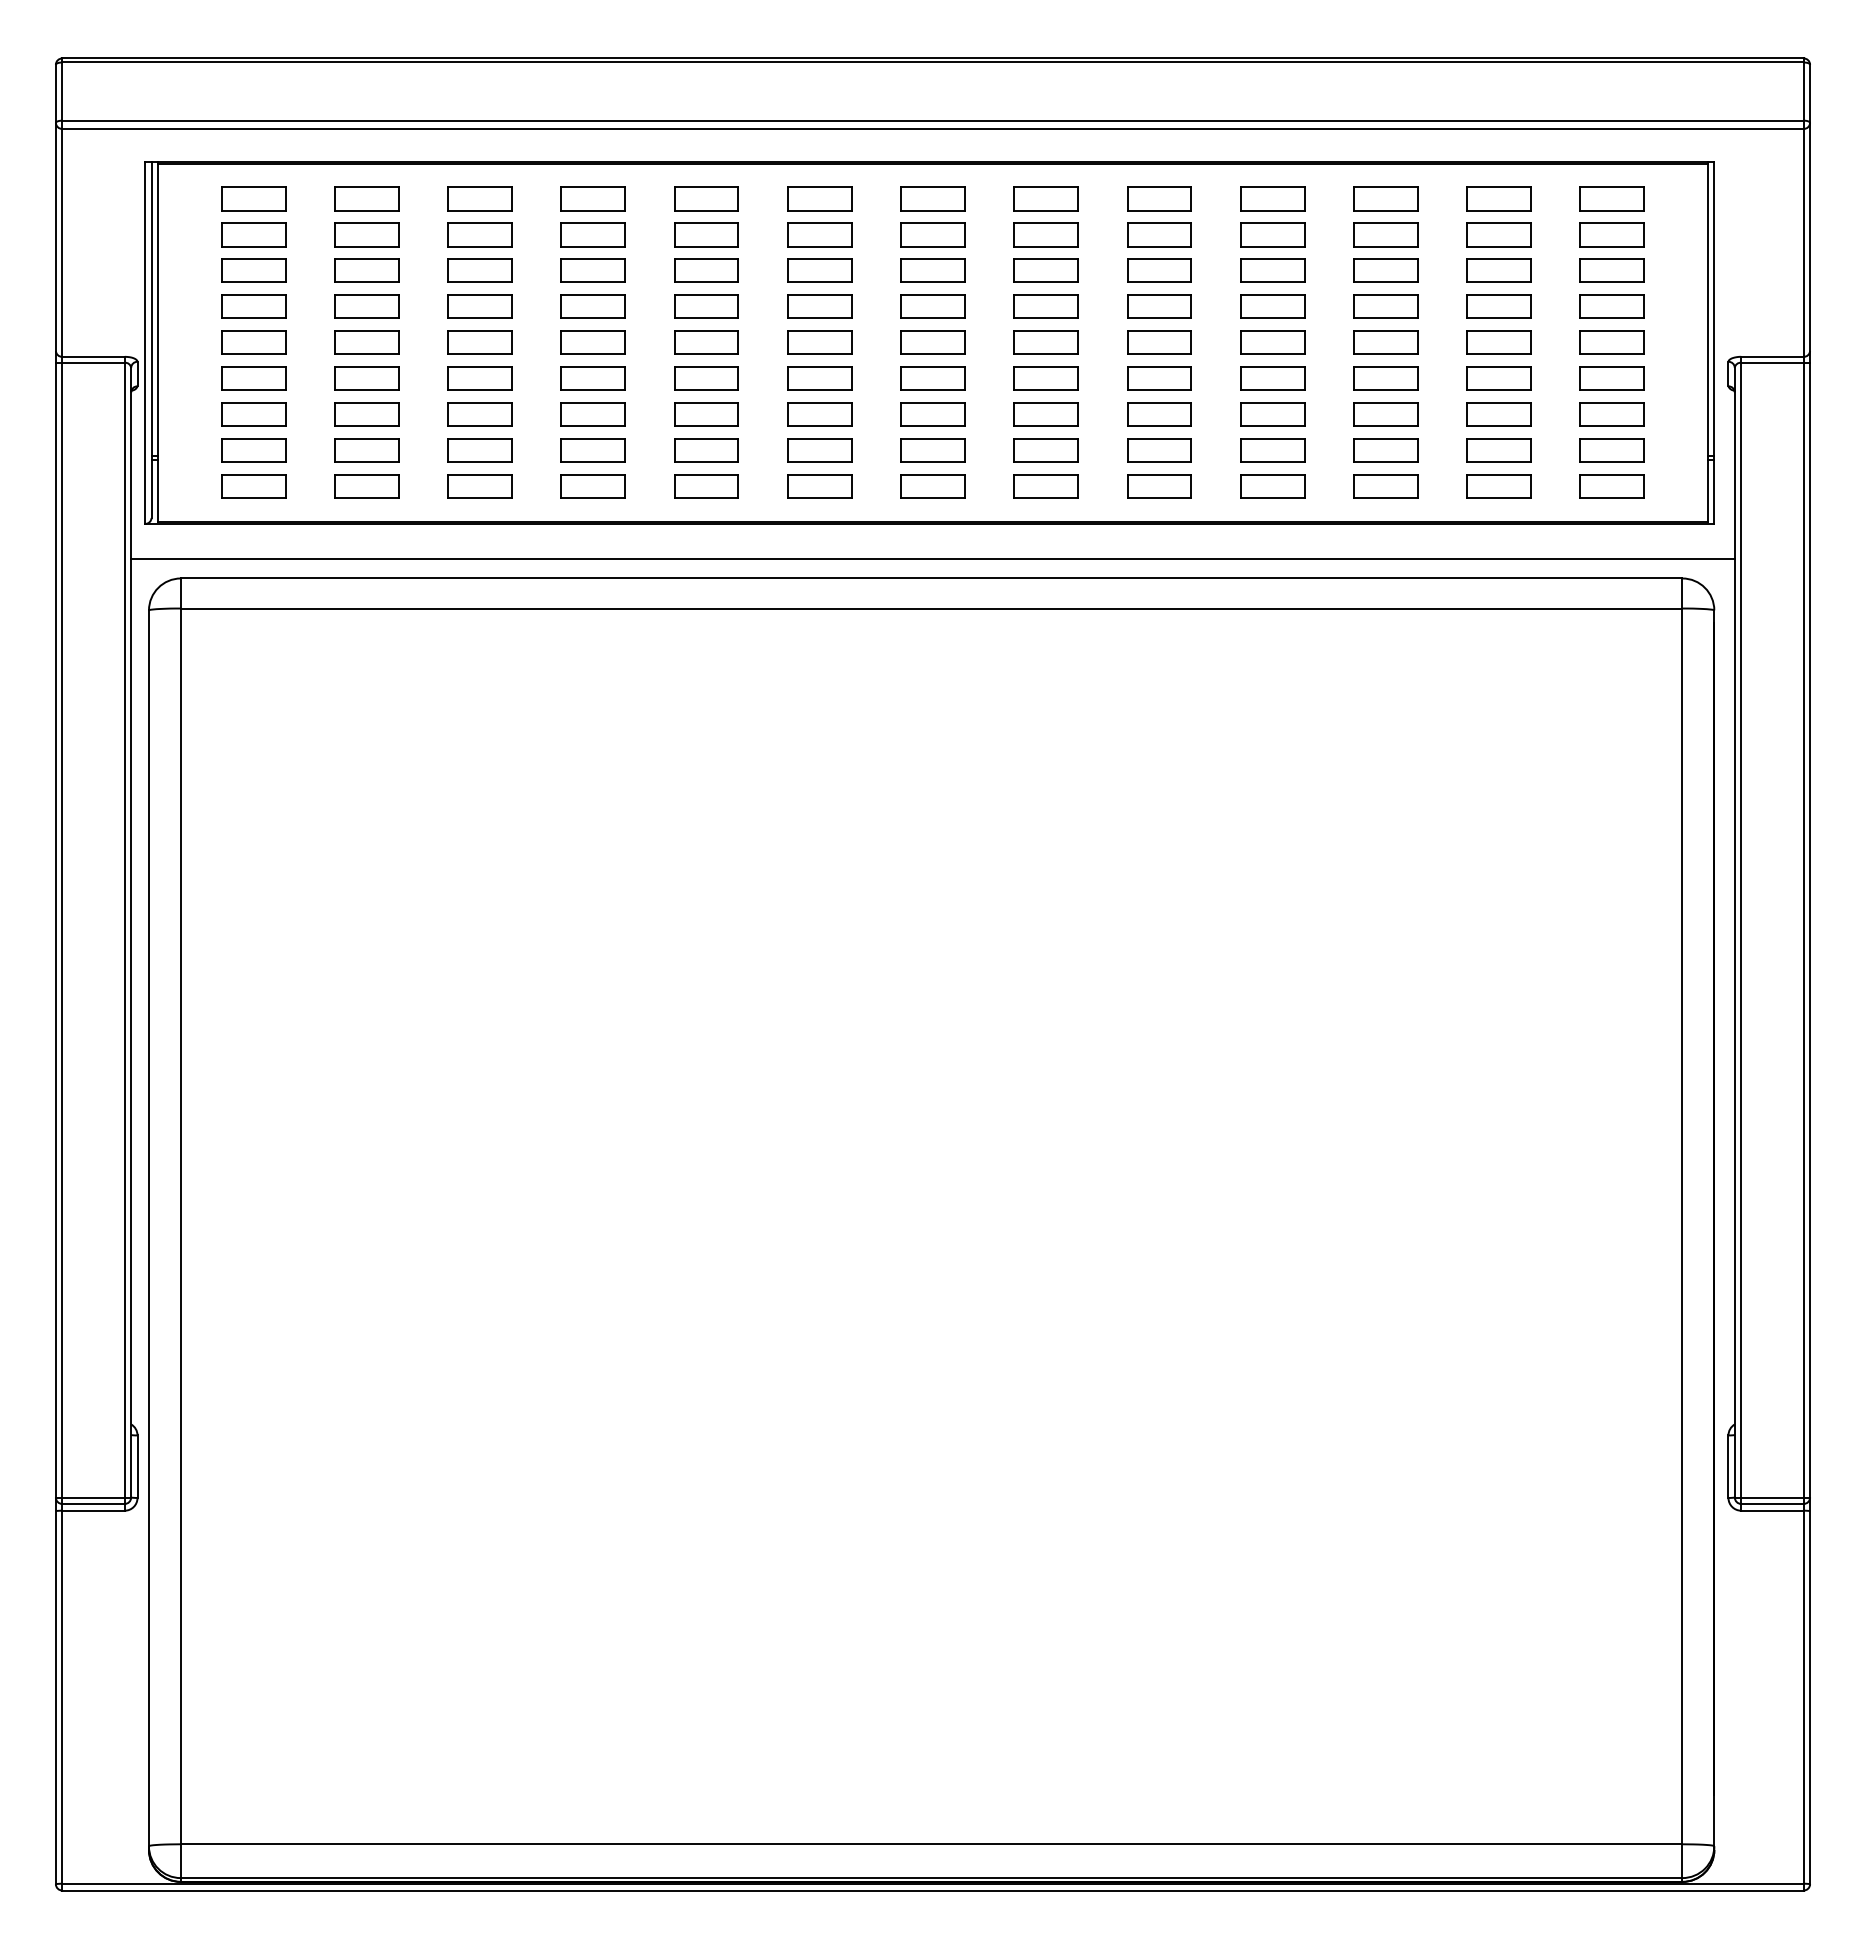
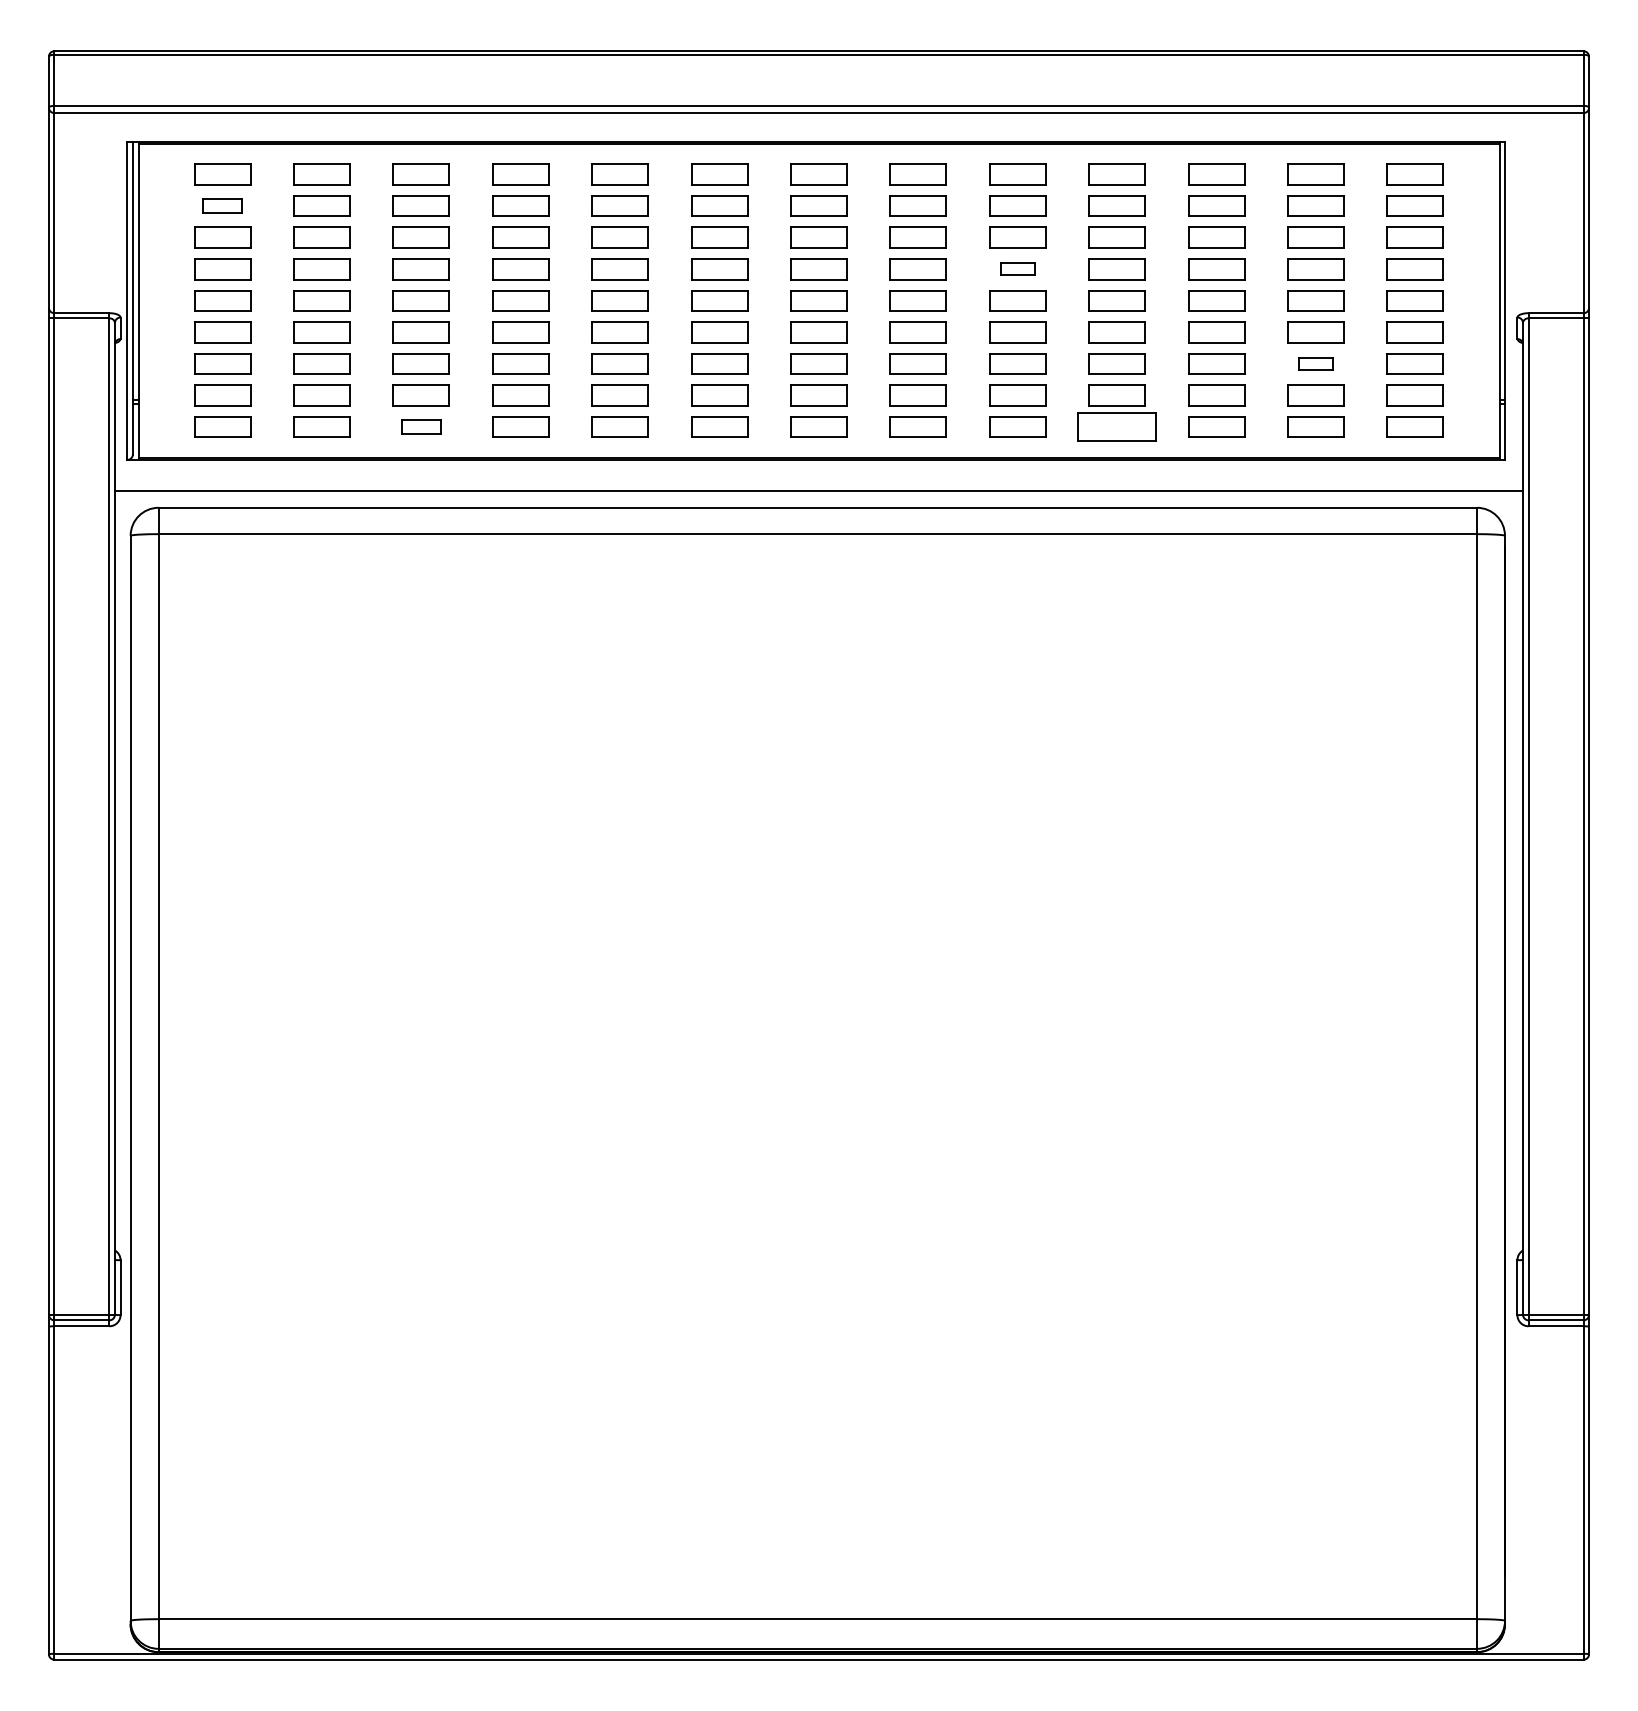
part: (253, 234) -> (222, 205), size x0.7
part: (1159, 306) -> (1017, 268), size x0.6
part: (1498, 414) -> (1315, 363), size x0.6
part: (479, 486) -> (420, 427), size x0.7
part: (1272, 486) -> (1117, 427), size x1.4

